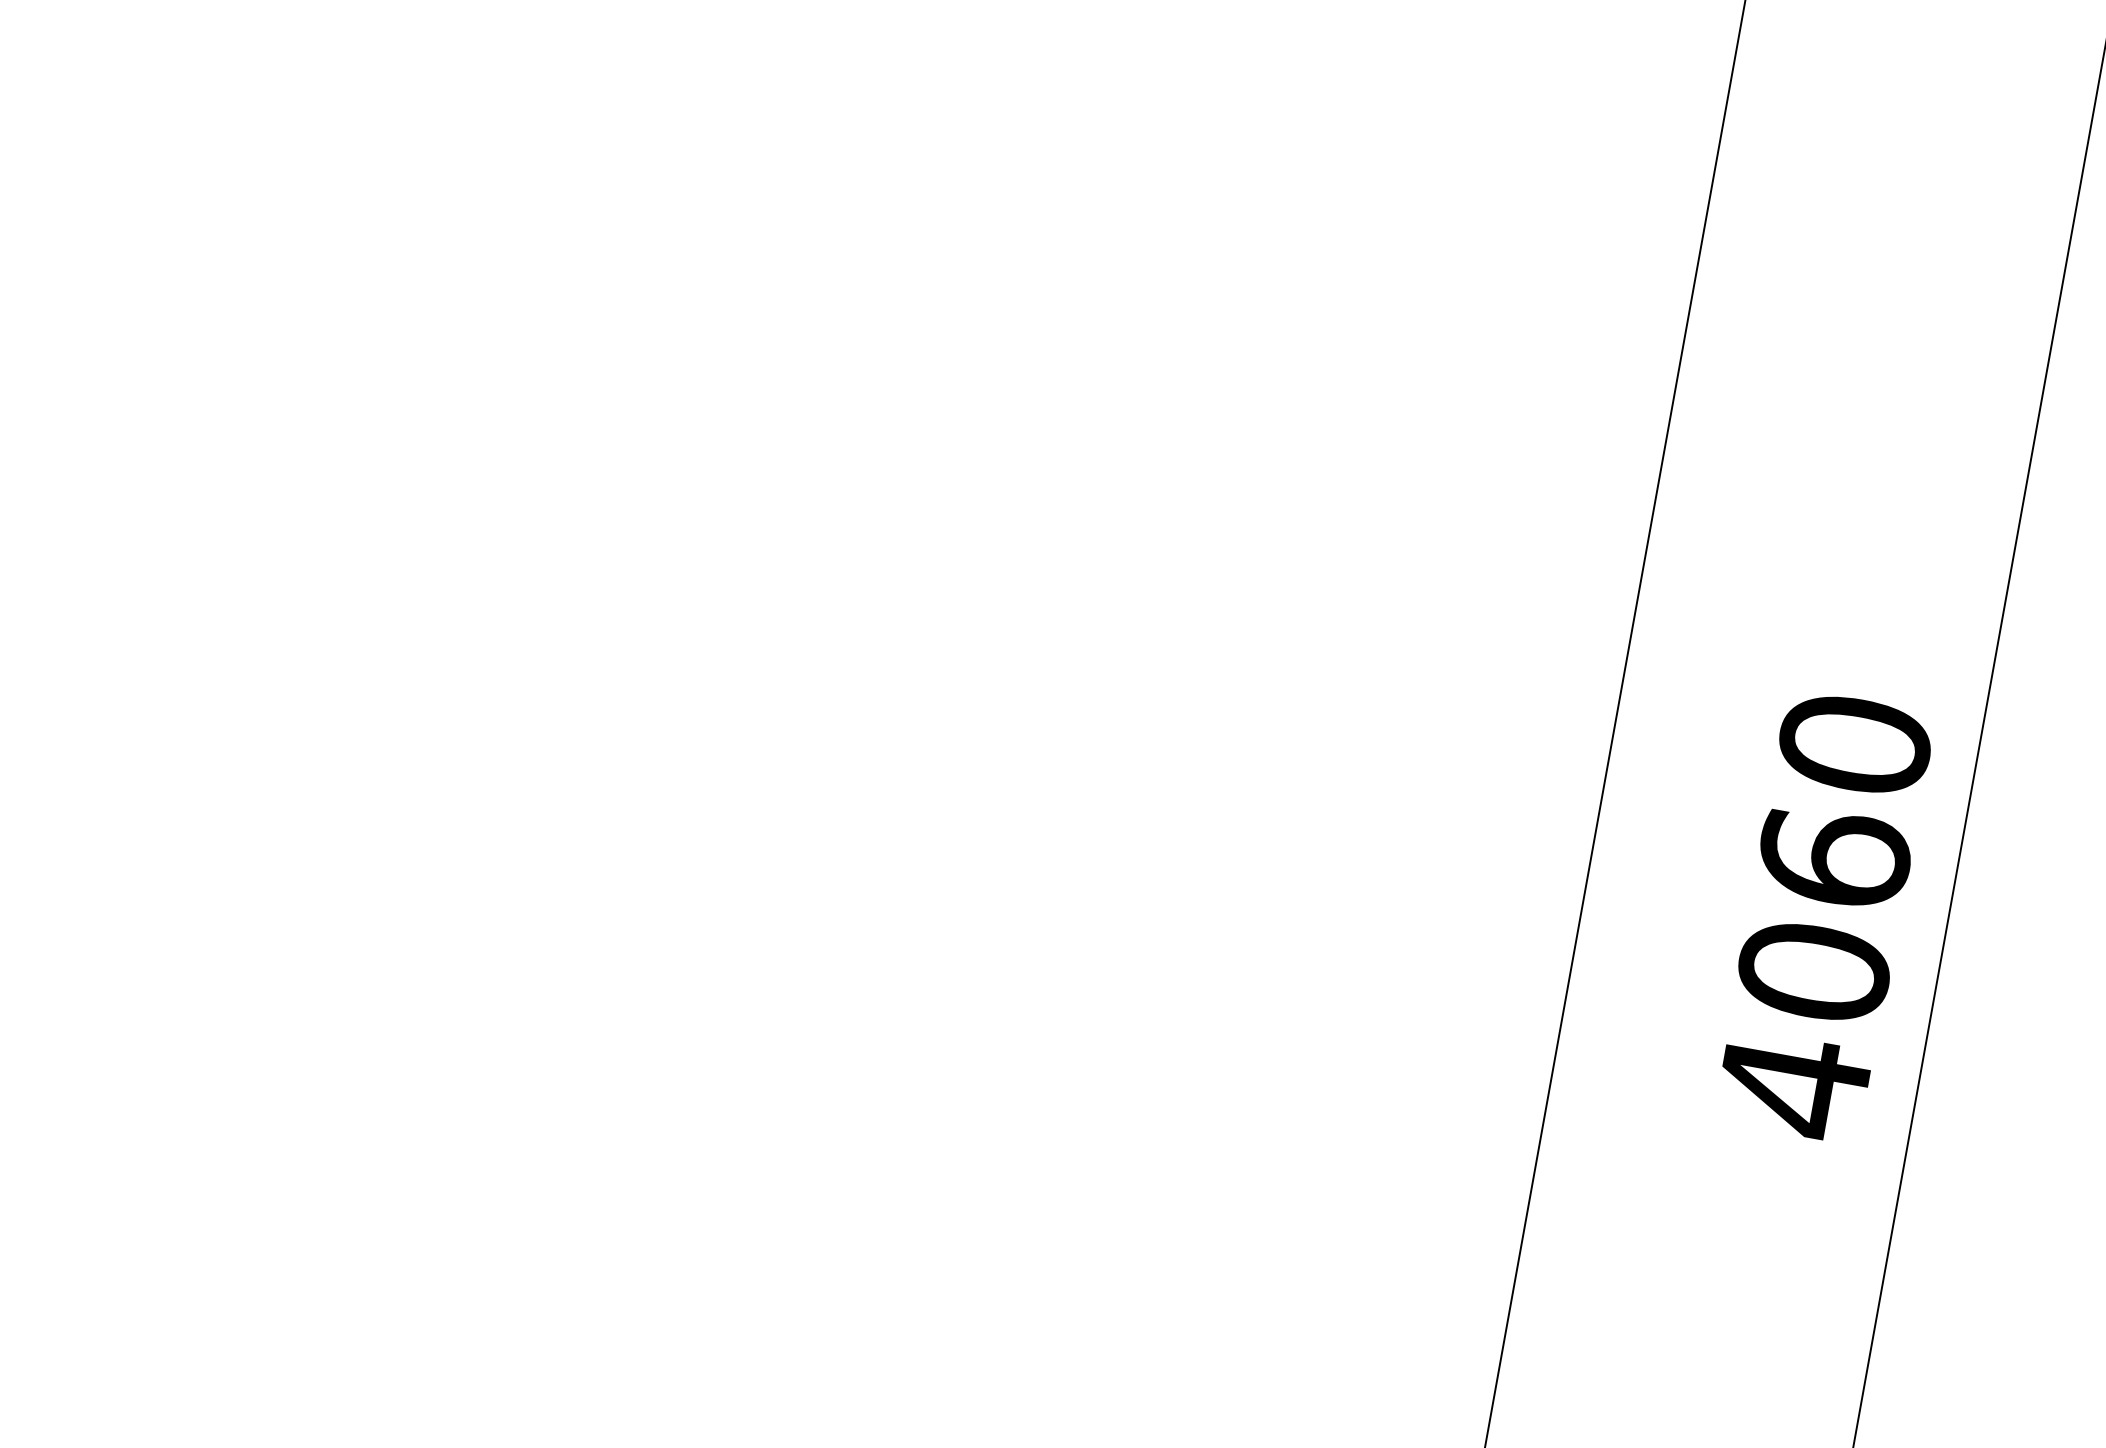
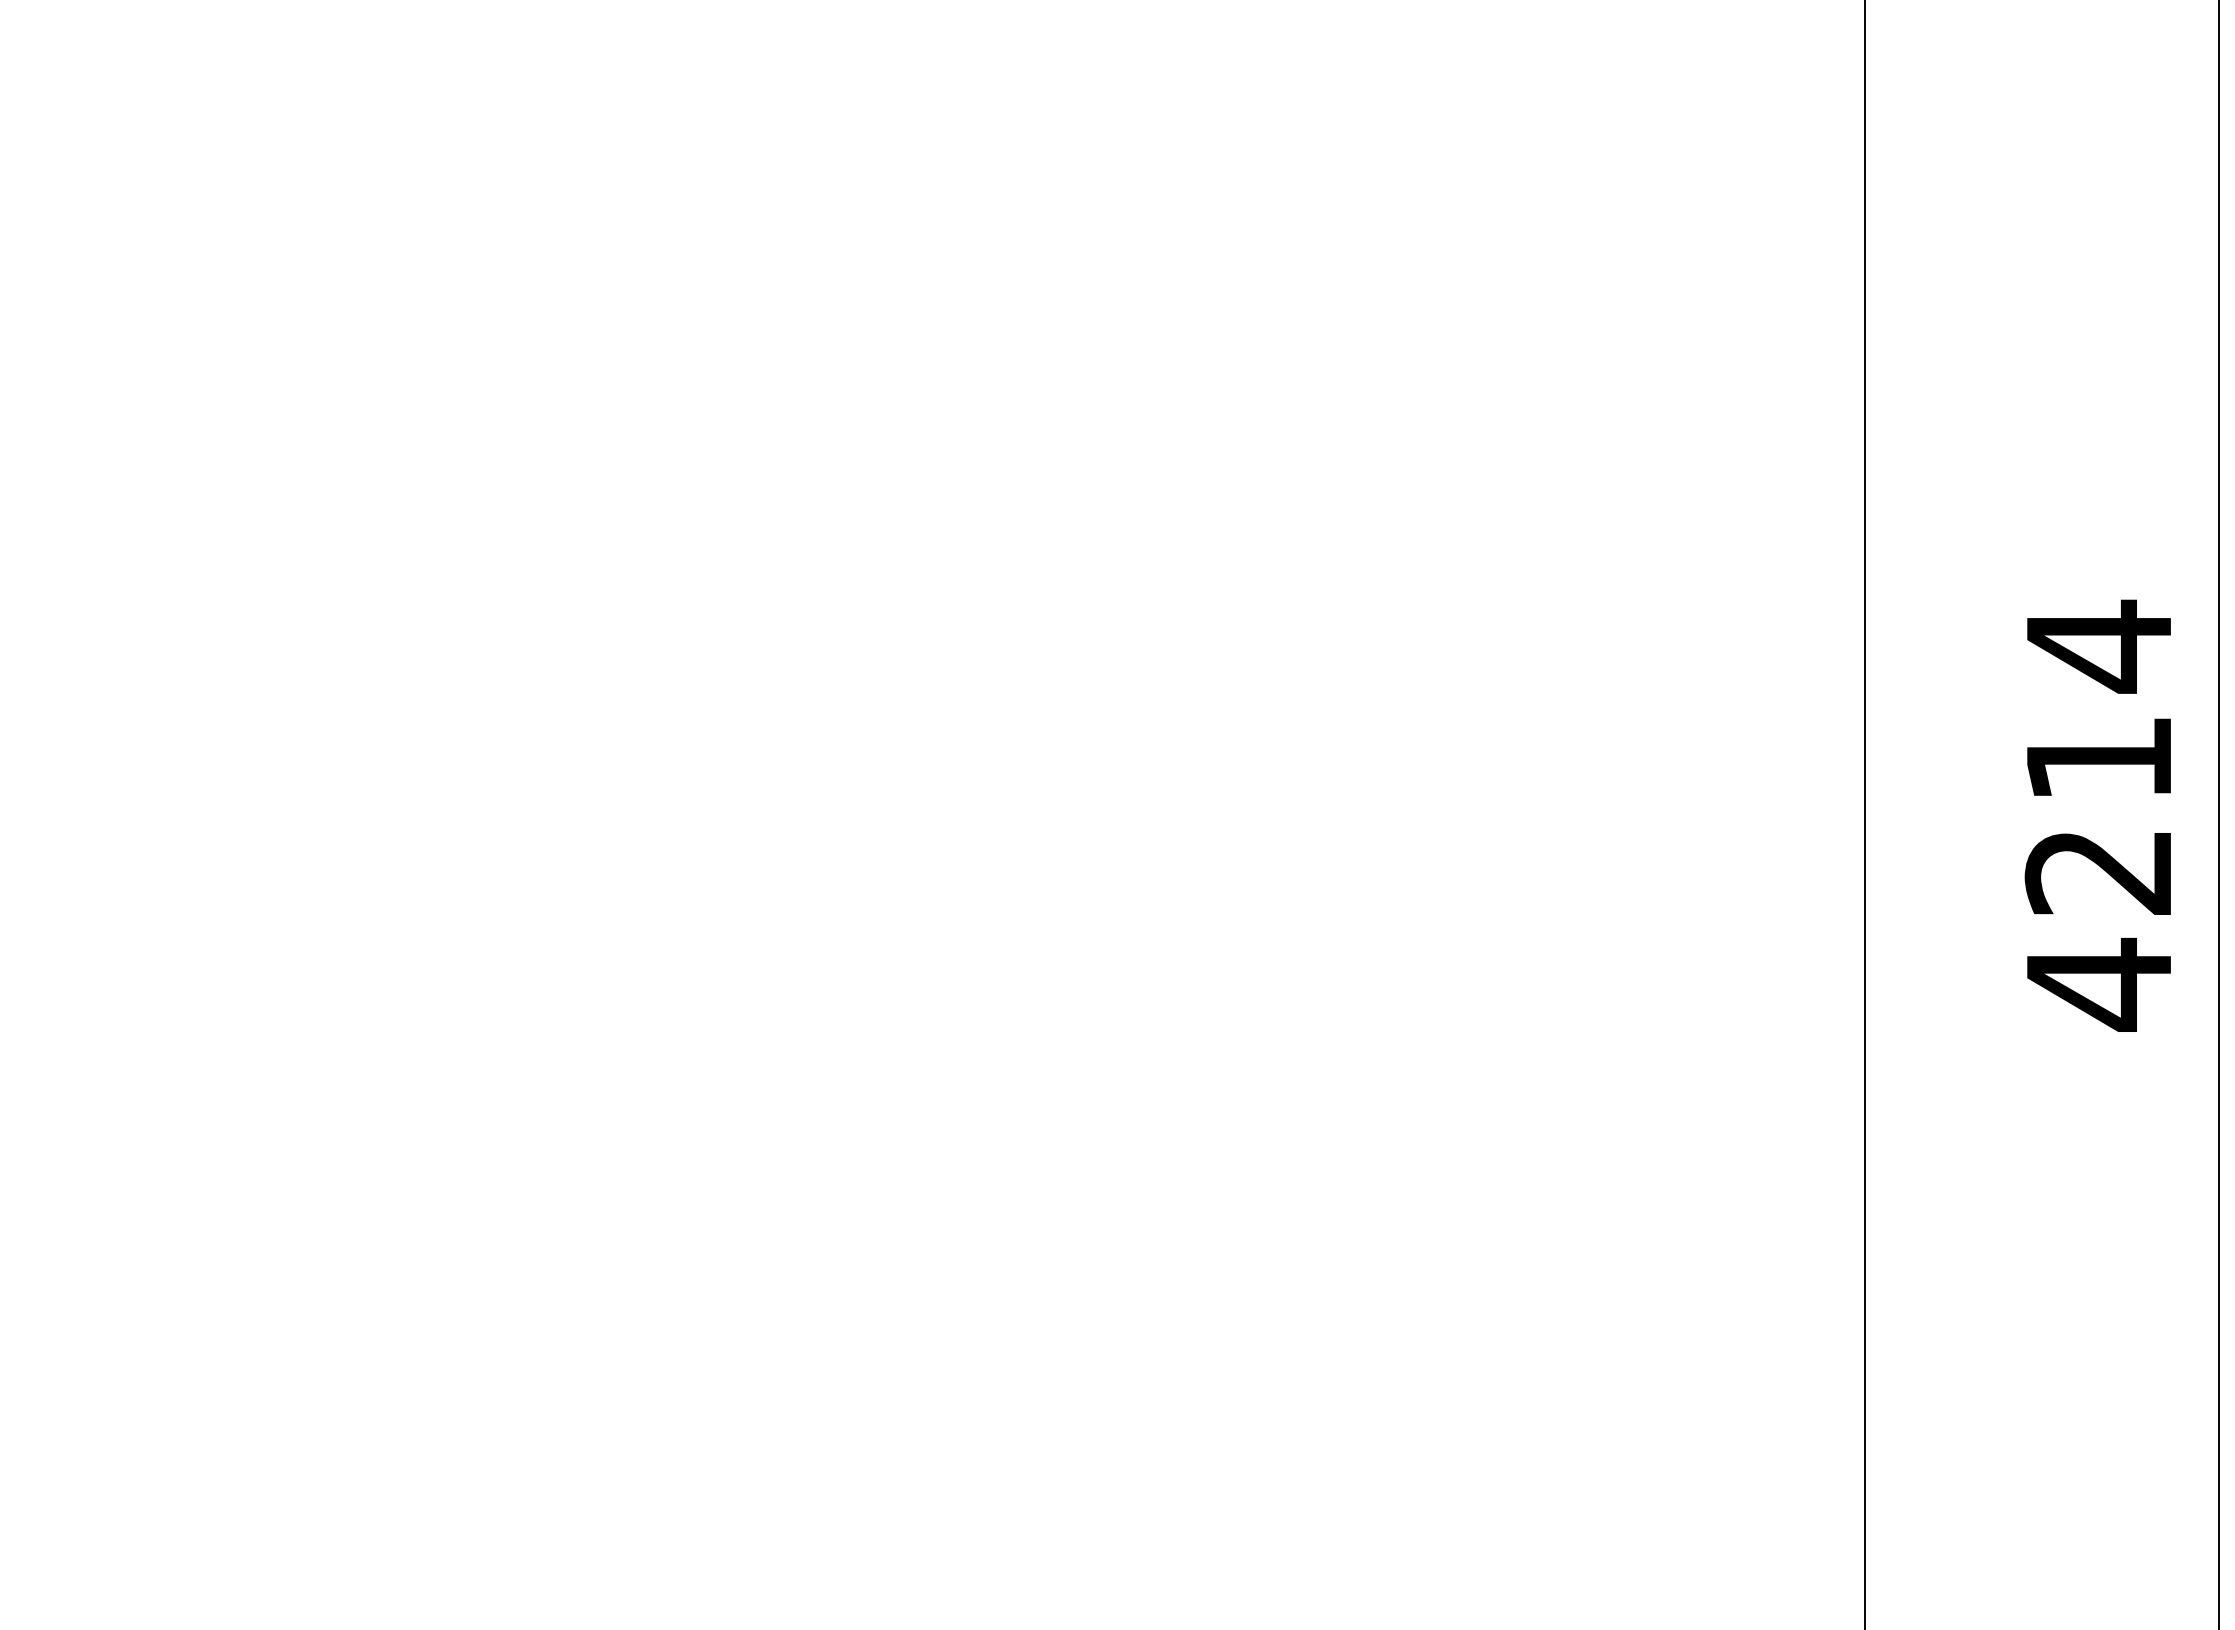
text: (1834, 856) -> (2098, 757), 4060 -> 4214

